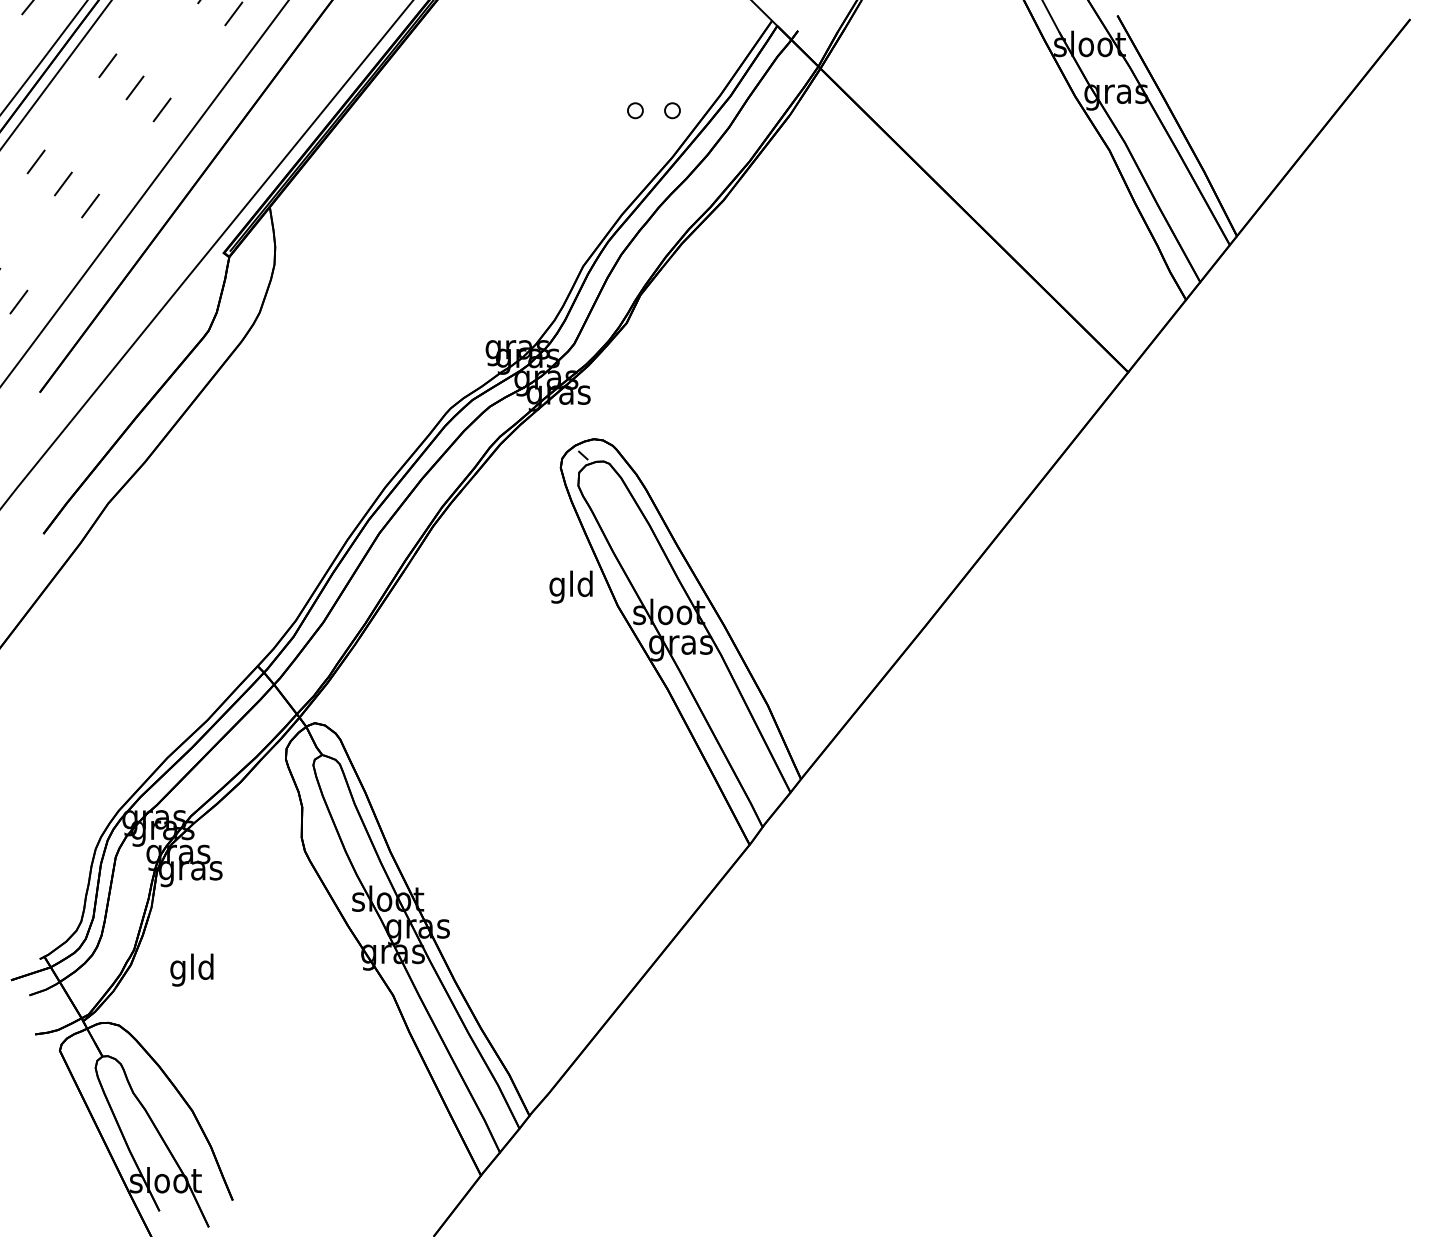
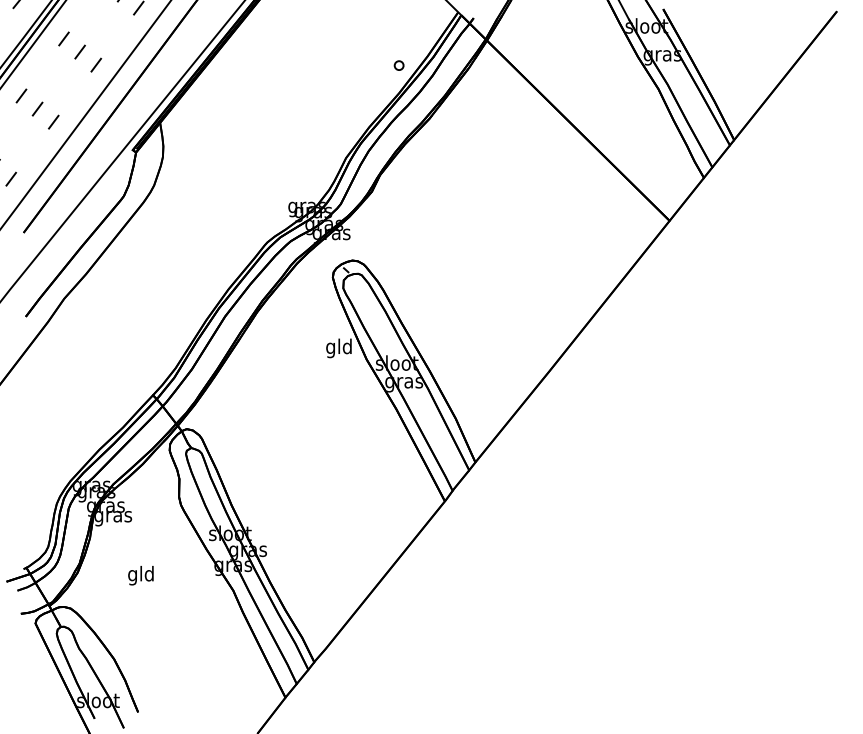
part: (634, 110) -> (376, 65), removed
text: (191, 969) -> (140, 575), moved

